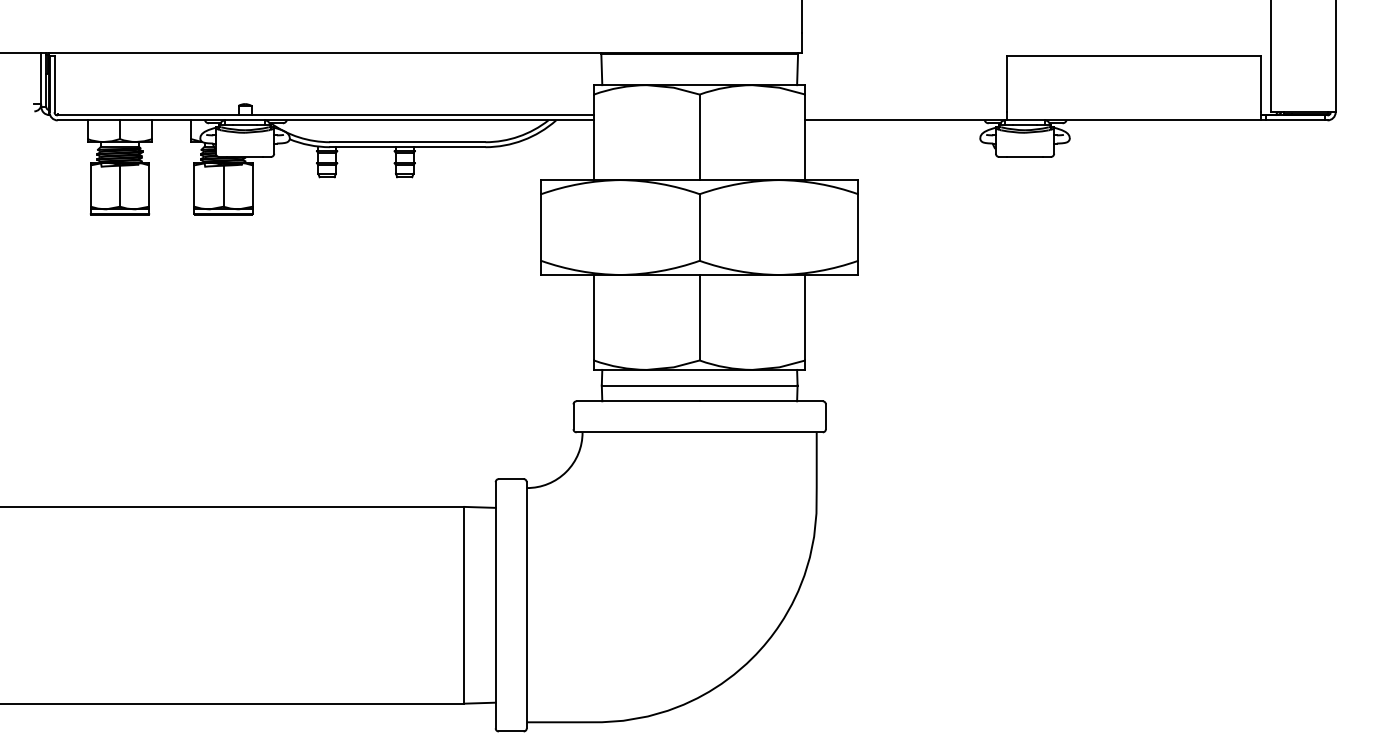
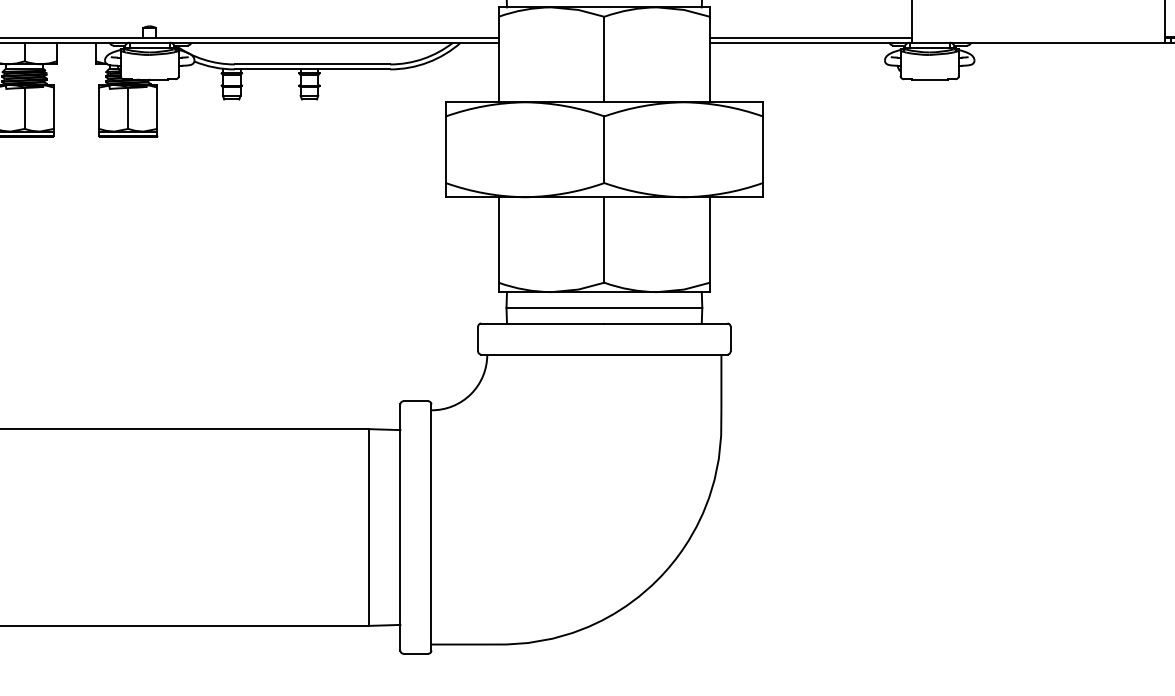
line: (906, 115) -> (811, 37), added

